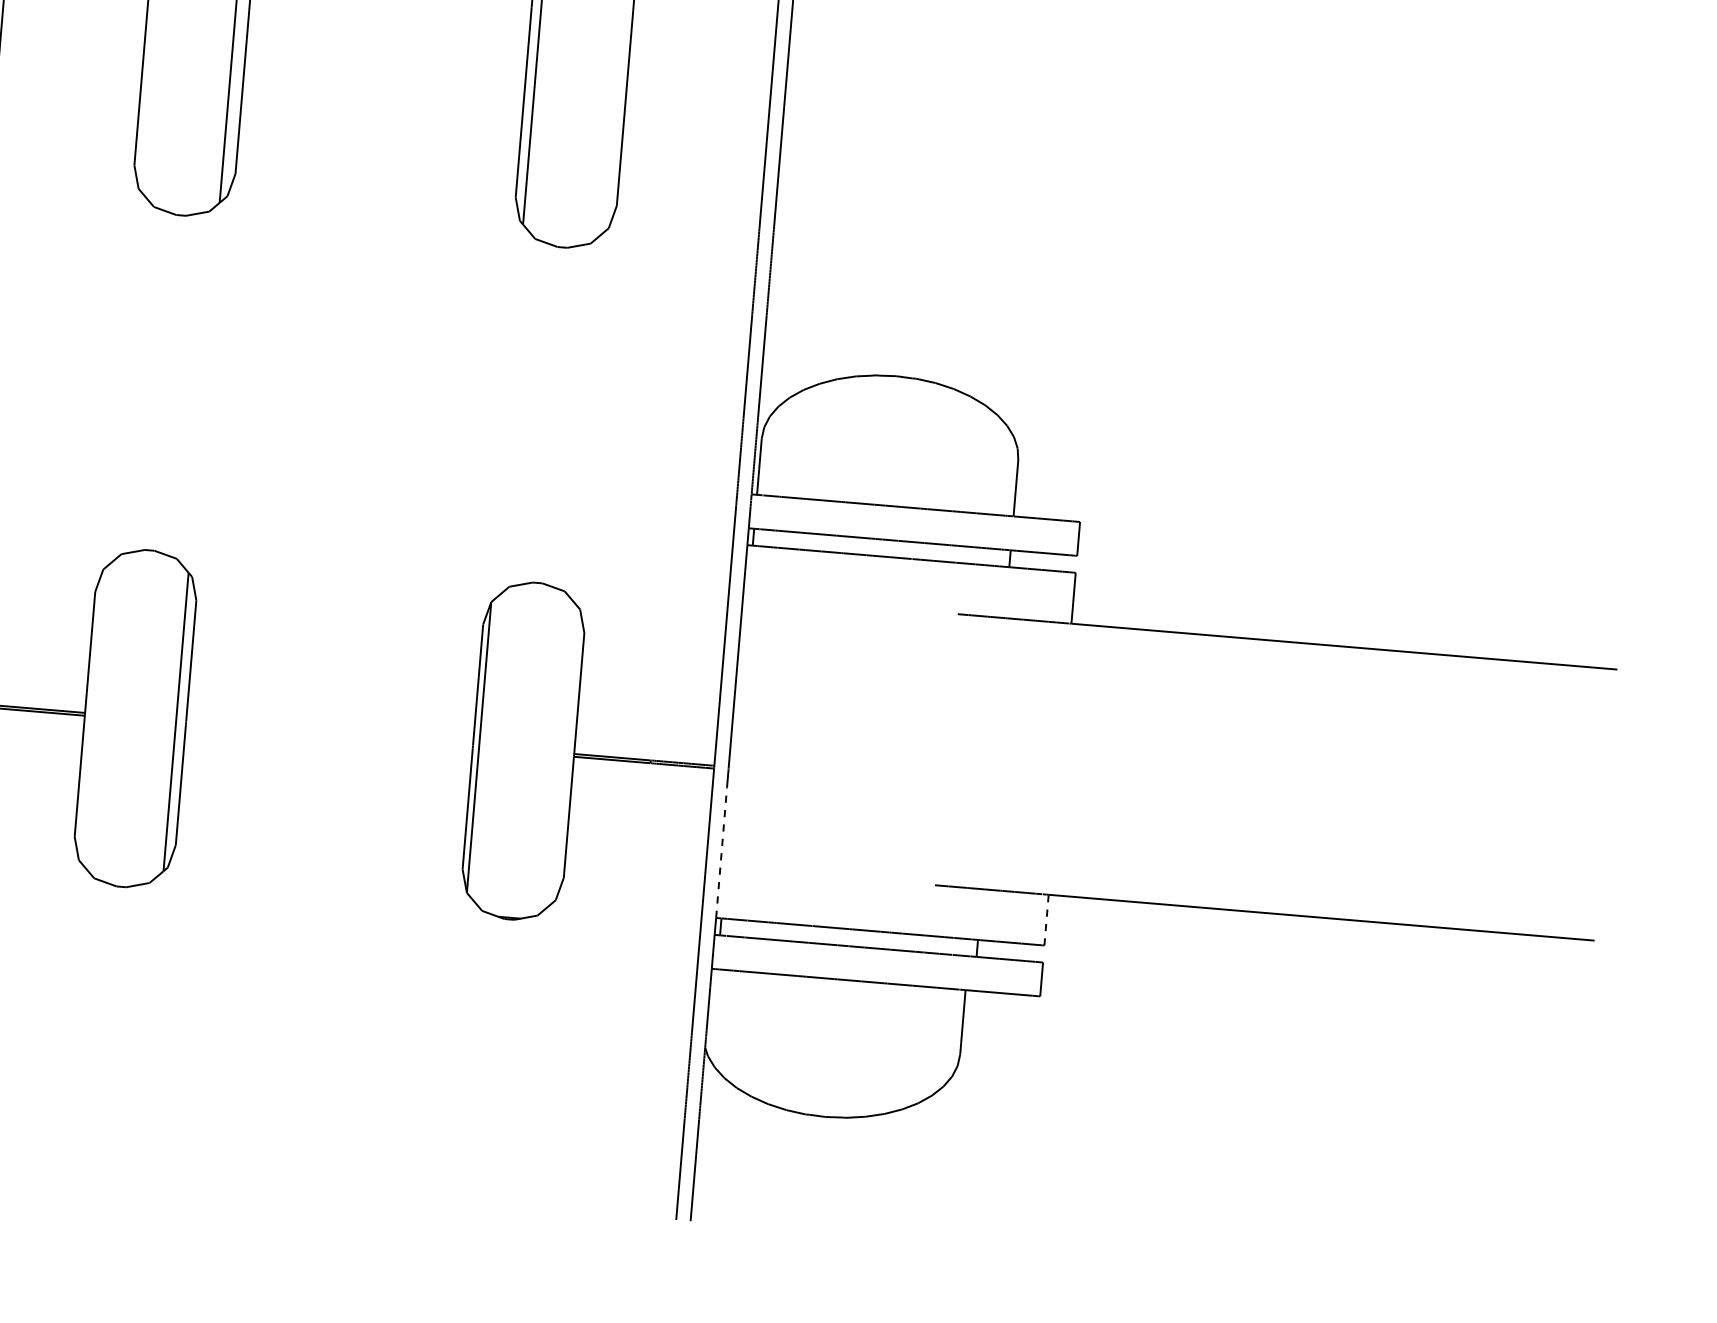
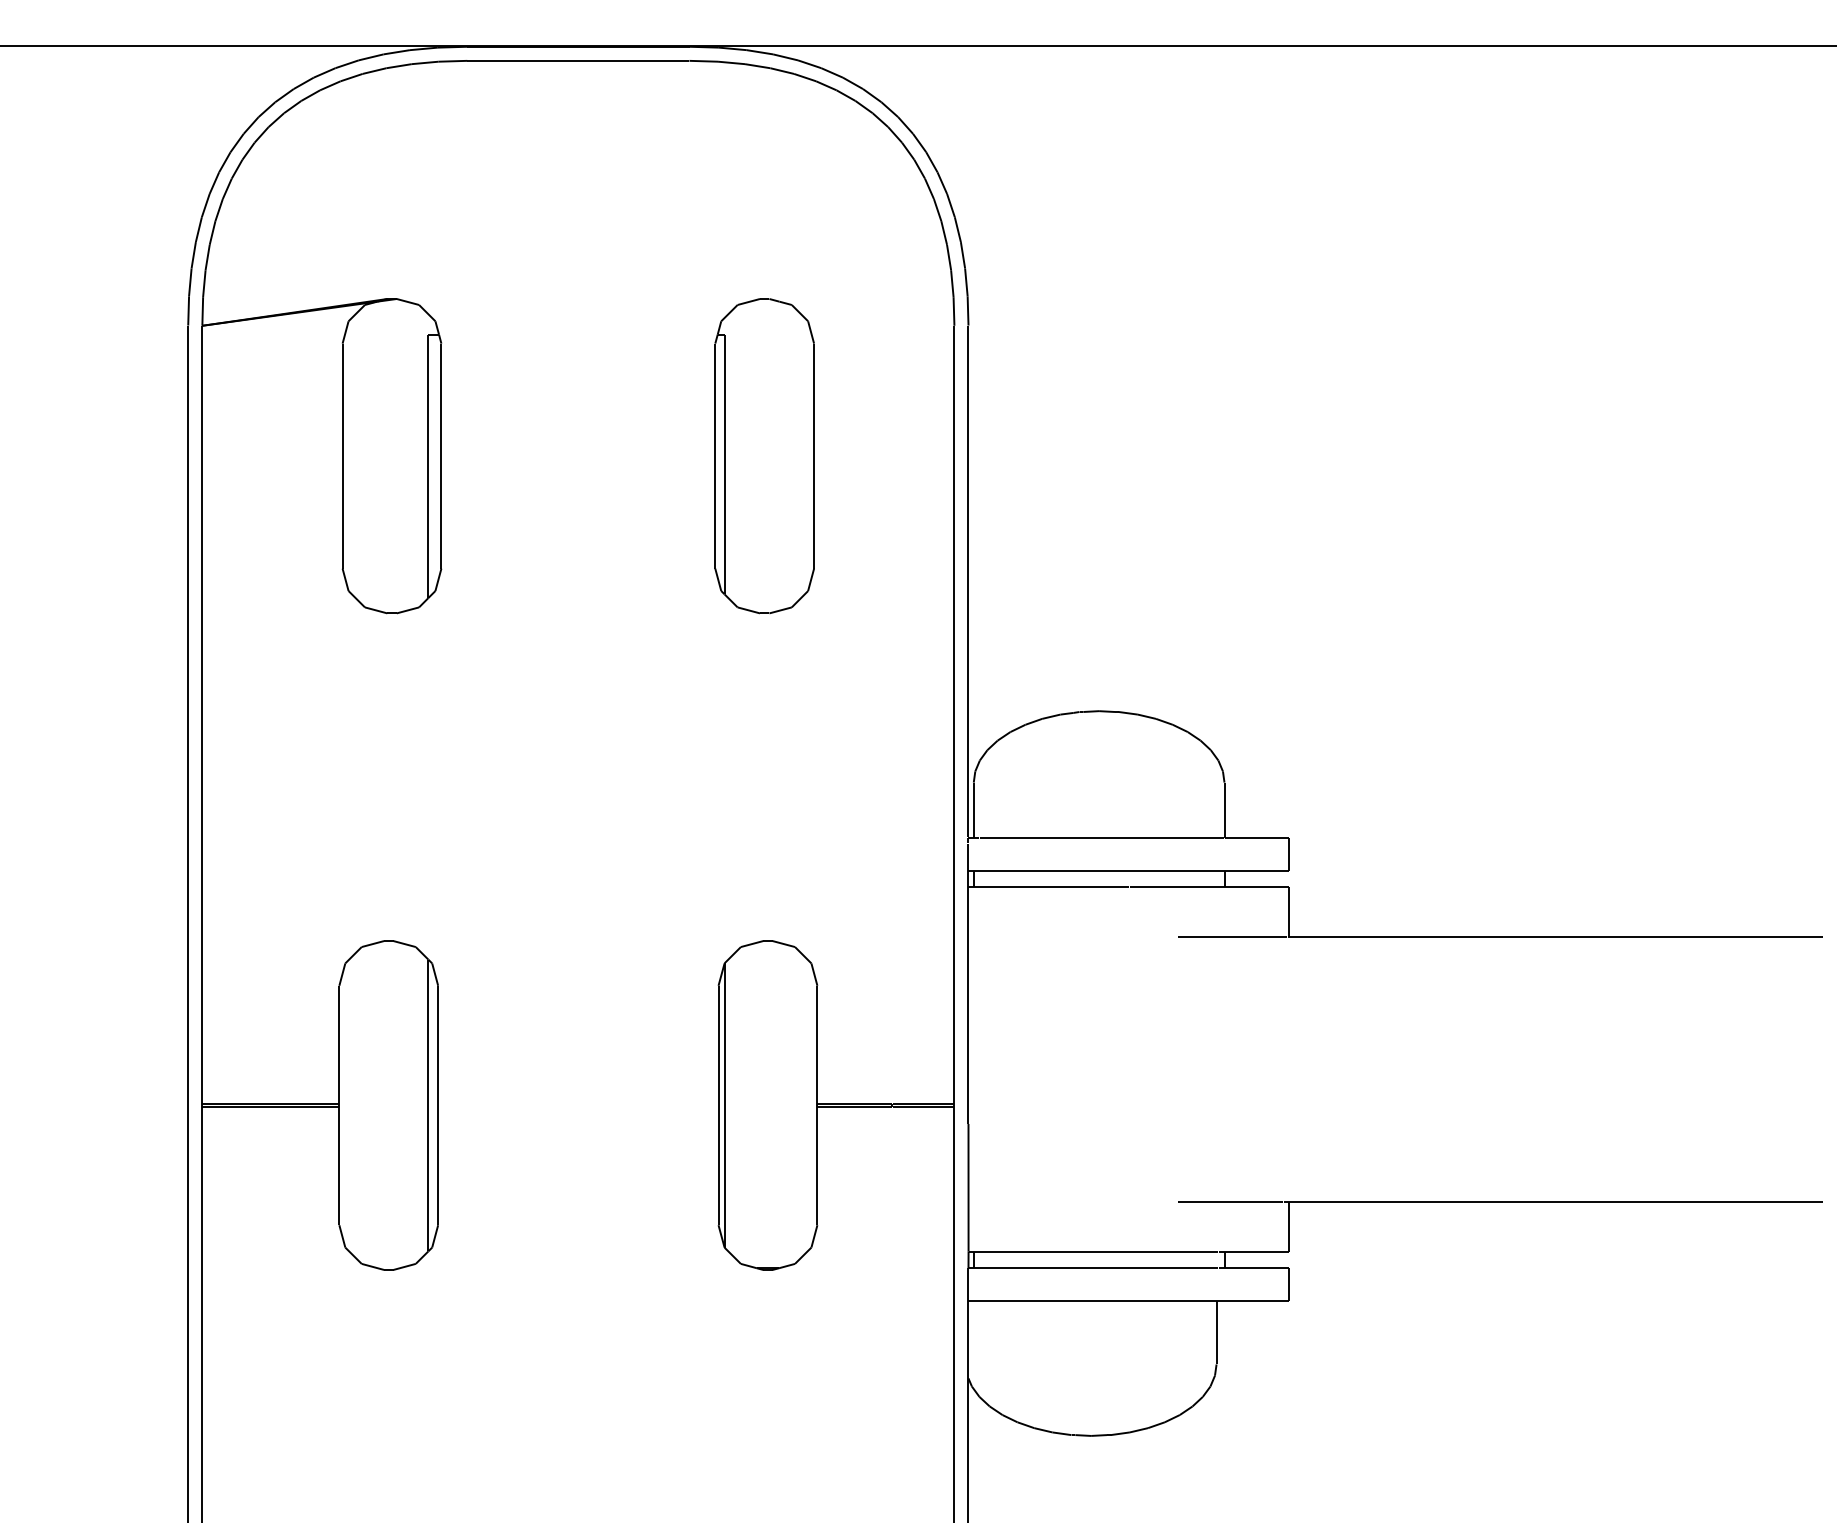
line: (721, 852) -> (968, 1187), dashed -> solid
line: (1046, 919) -> (1289, 1226), dashed -> solid

